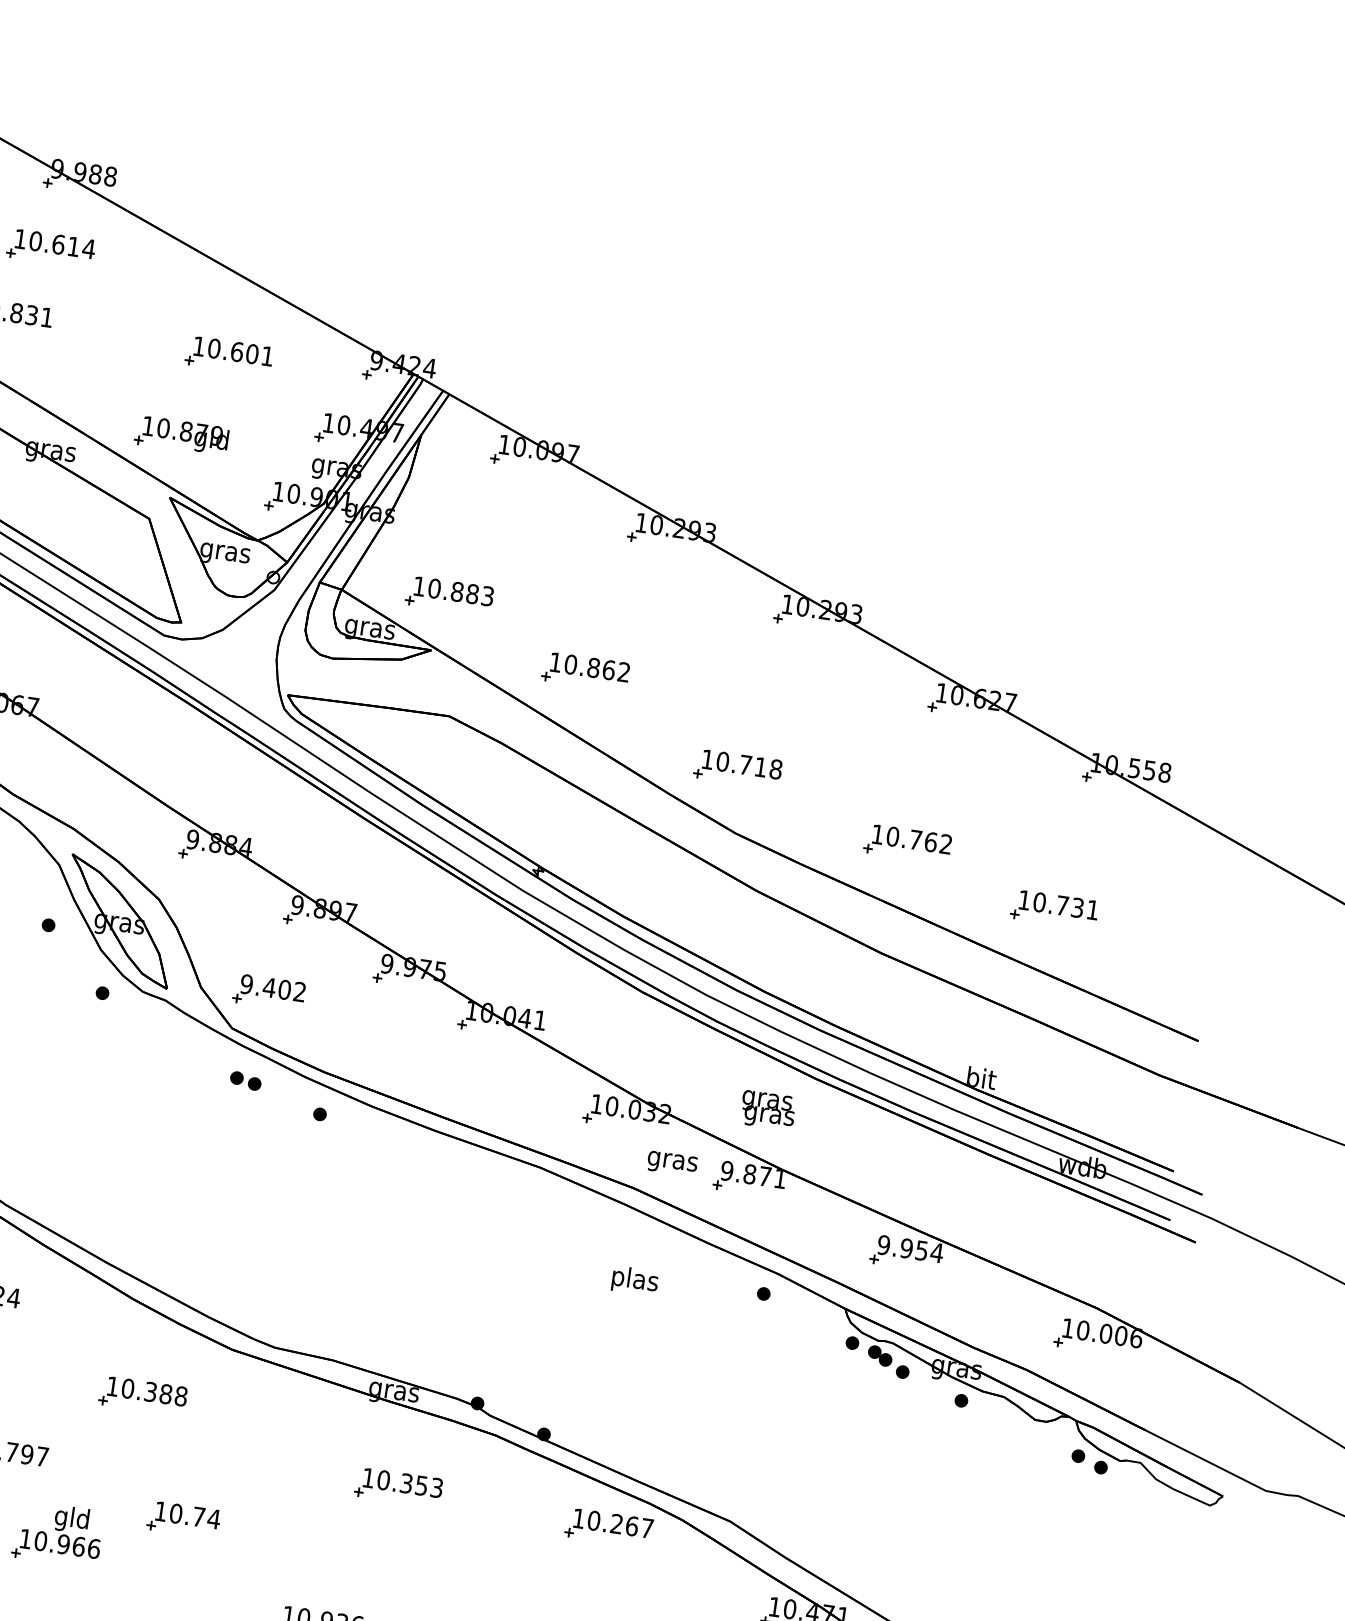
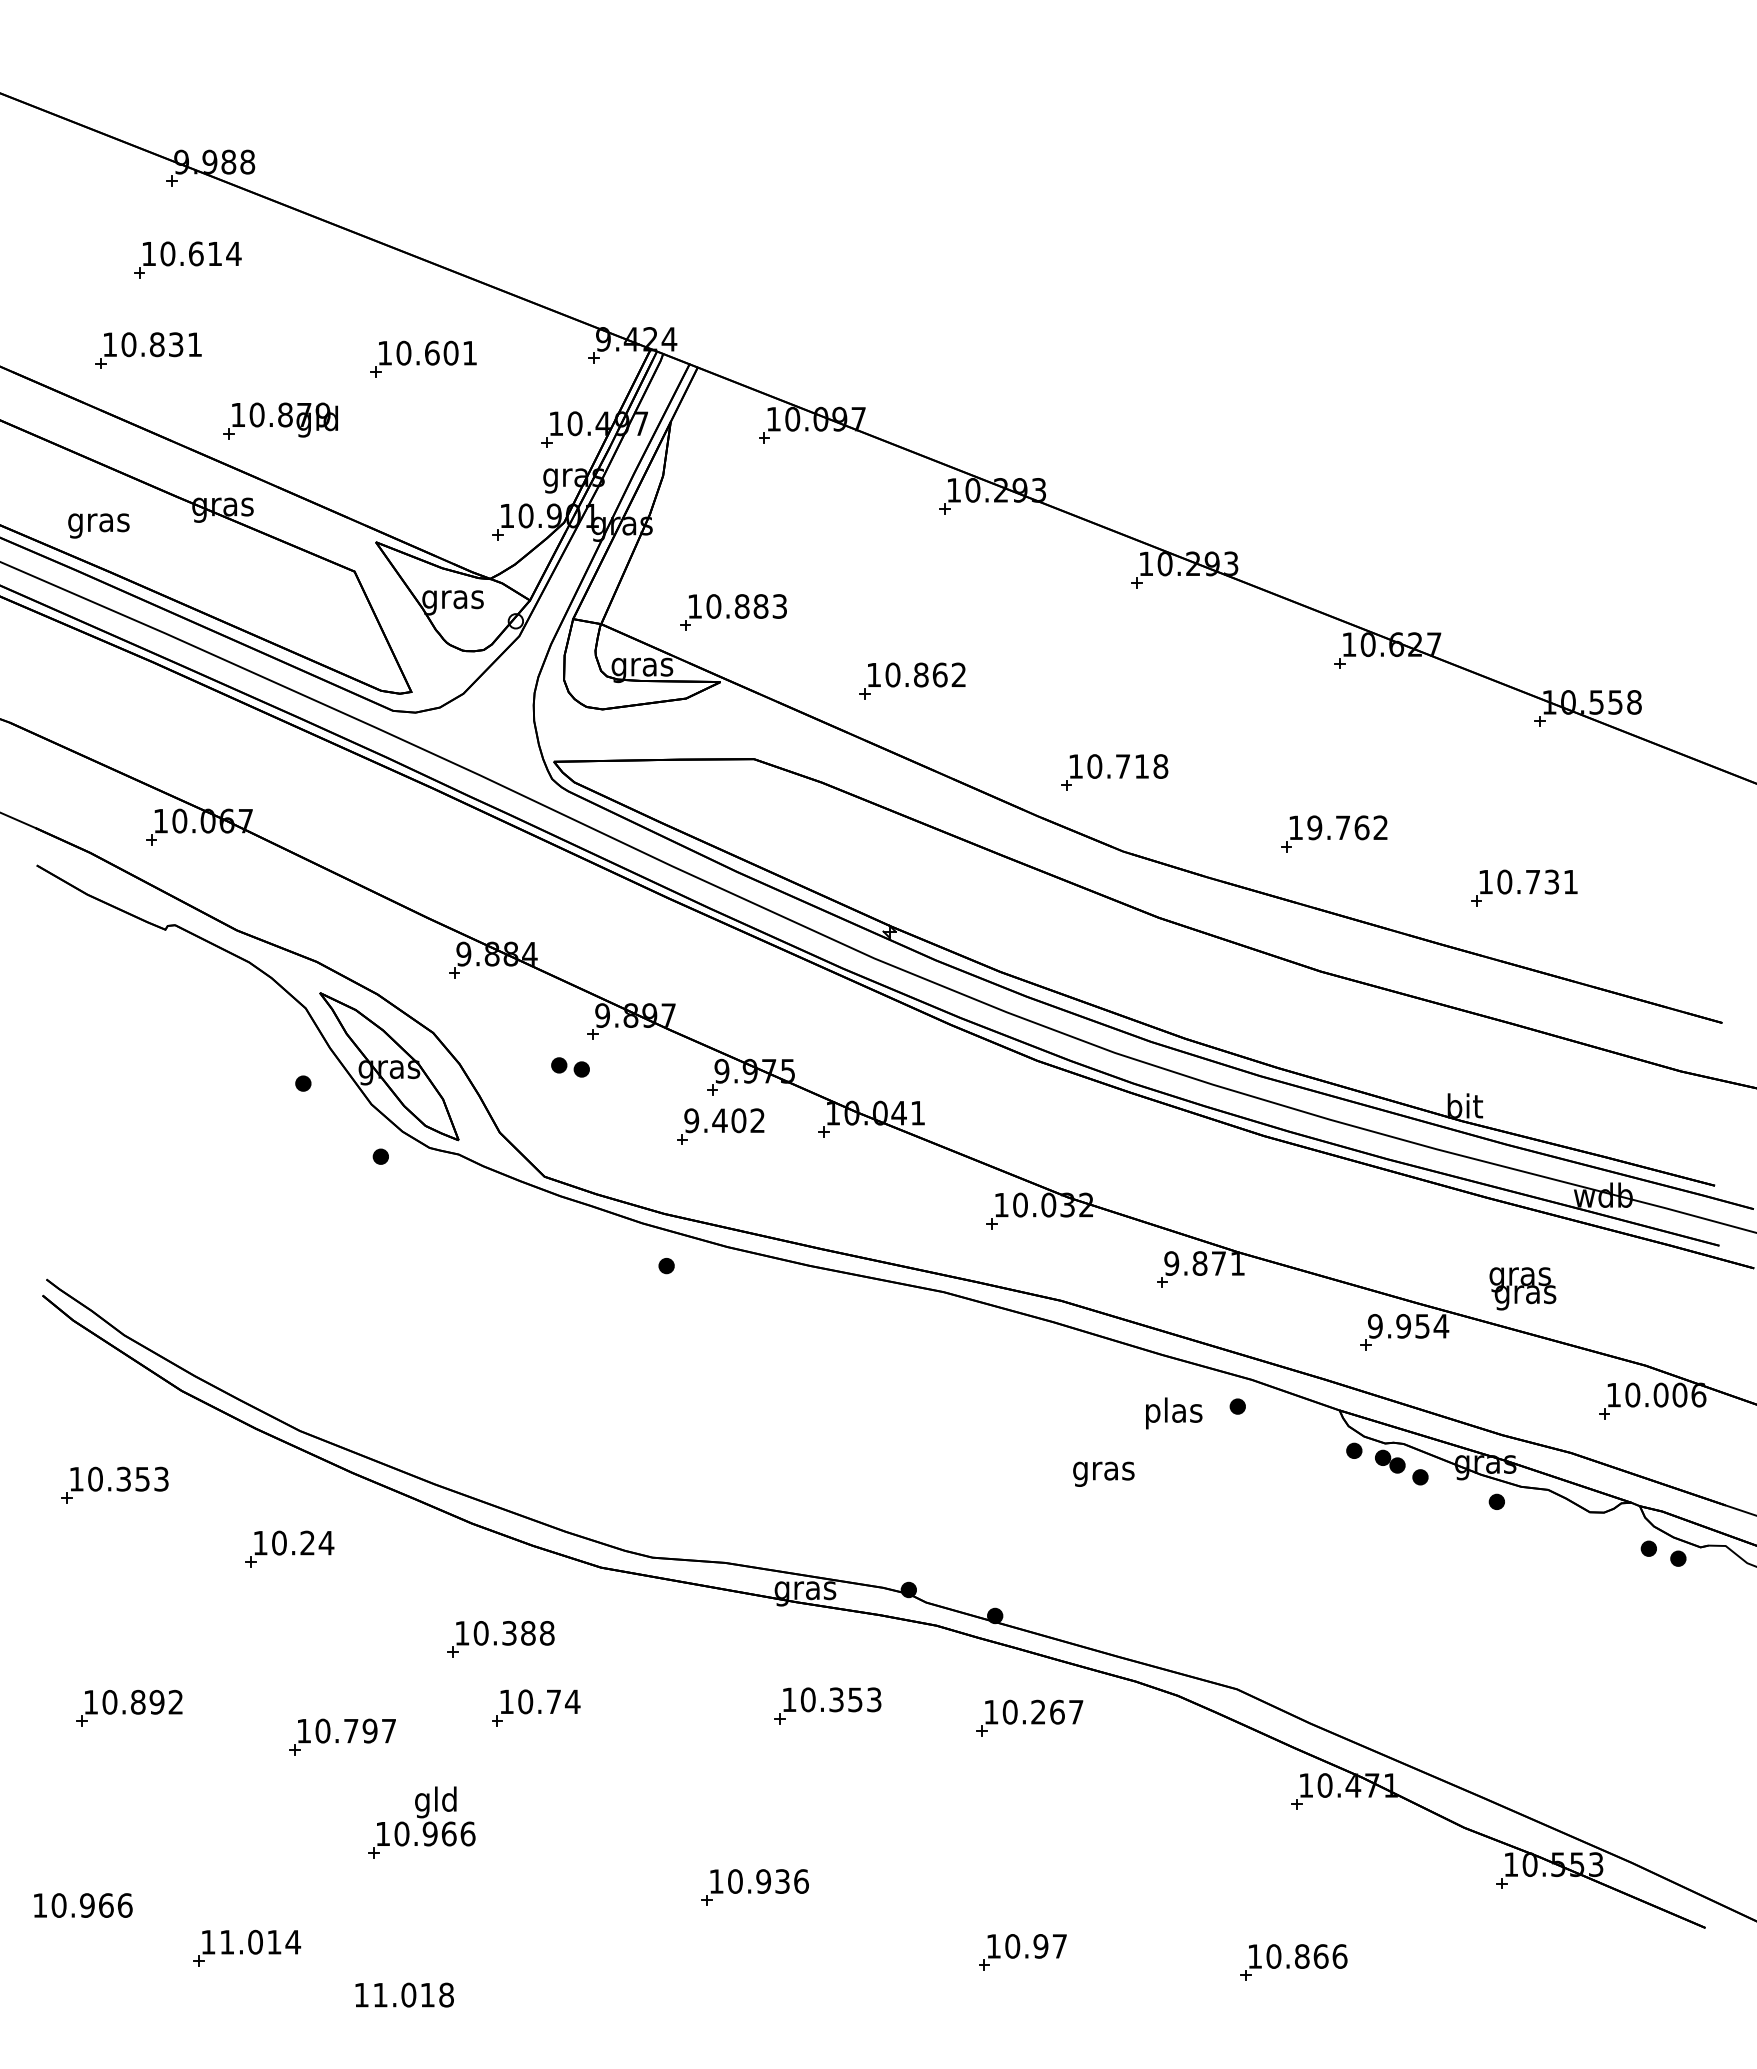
part: (181, 435) -> (280, 420), moved
text: (892, 836) -> (1314, 827), 10.762 -> 19.762
part: (269, 992) -> (720, 1126), moved
part: (245, 1081) -> (570, 1067), moved
text: (767, 1110) -> (1522, 1288), moved
text: (672, 1163) -> (1103, 1473), moved
text: (635, 1281) -> (1174, 1413), moved
part: (184, 1519) -> (536, 1707), moved
part: (609, 1527) -> (1029, 1717), moved

